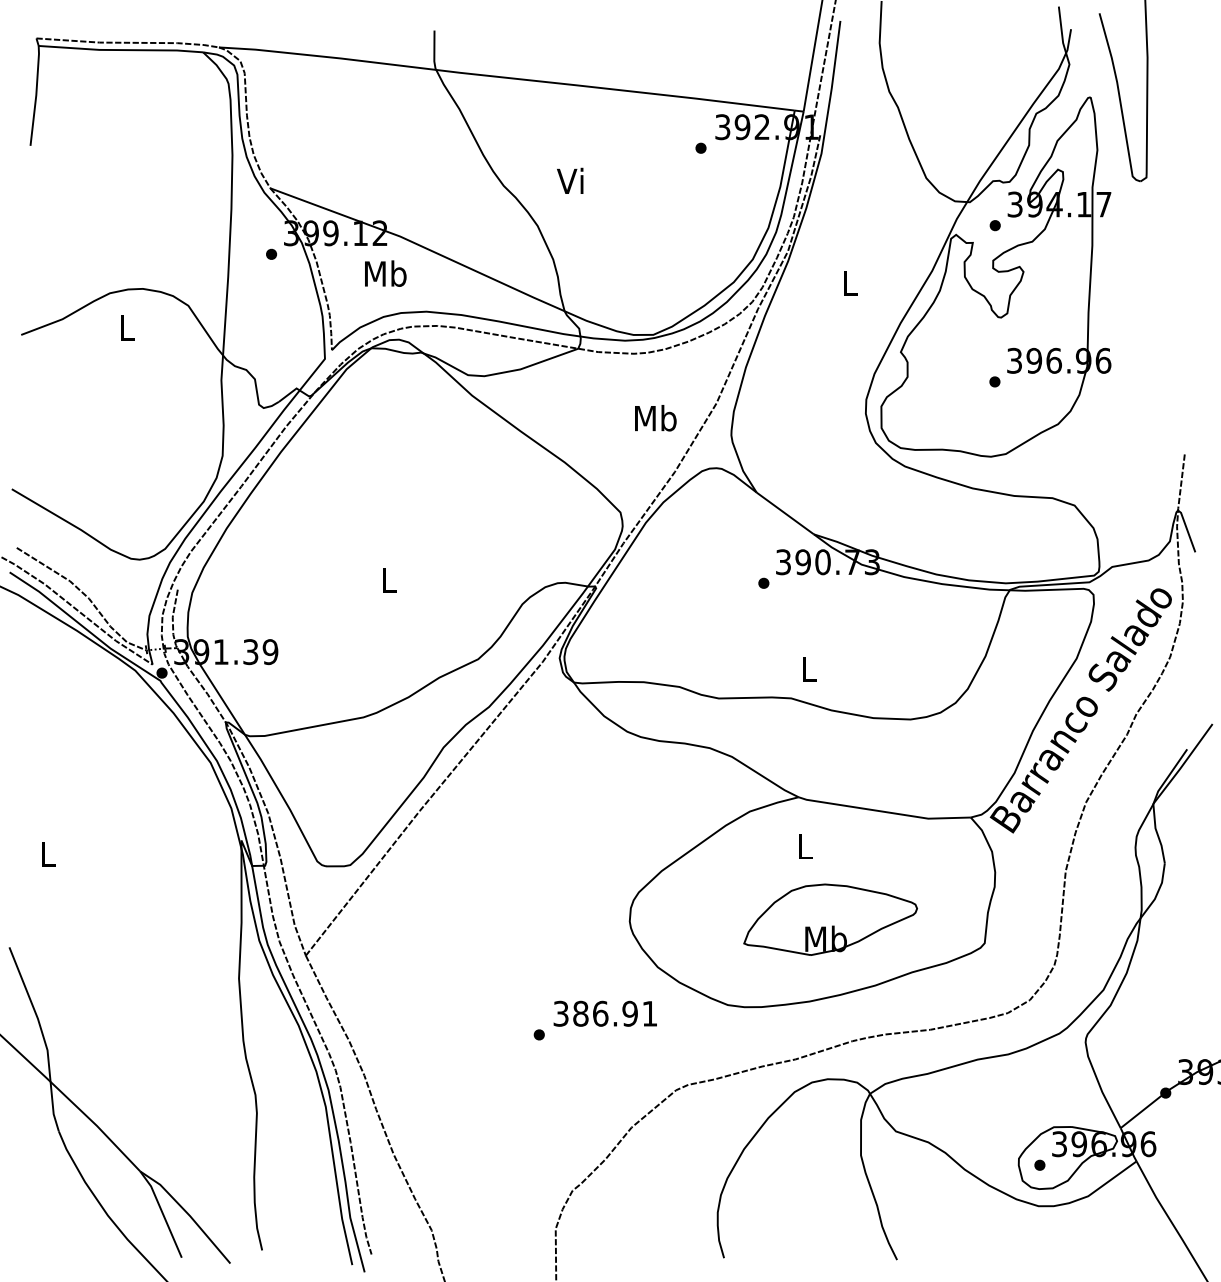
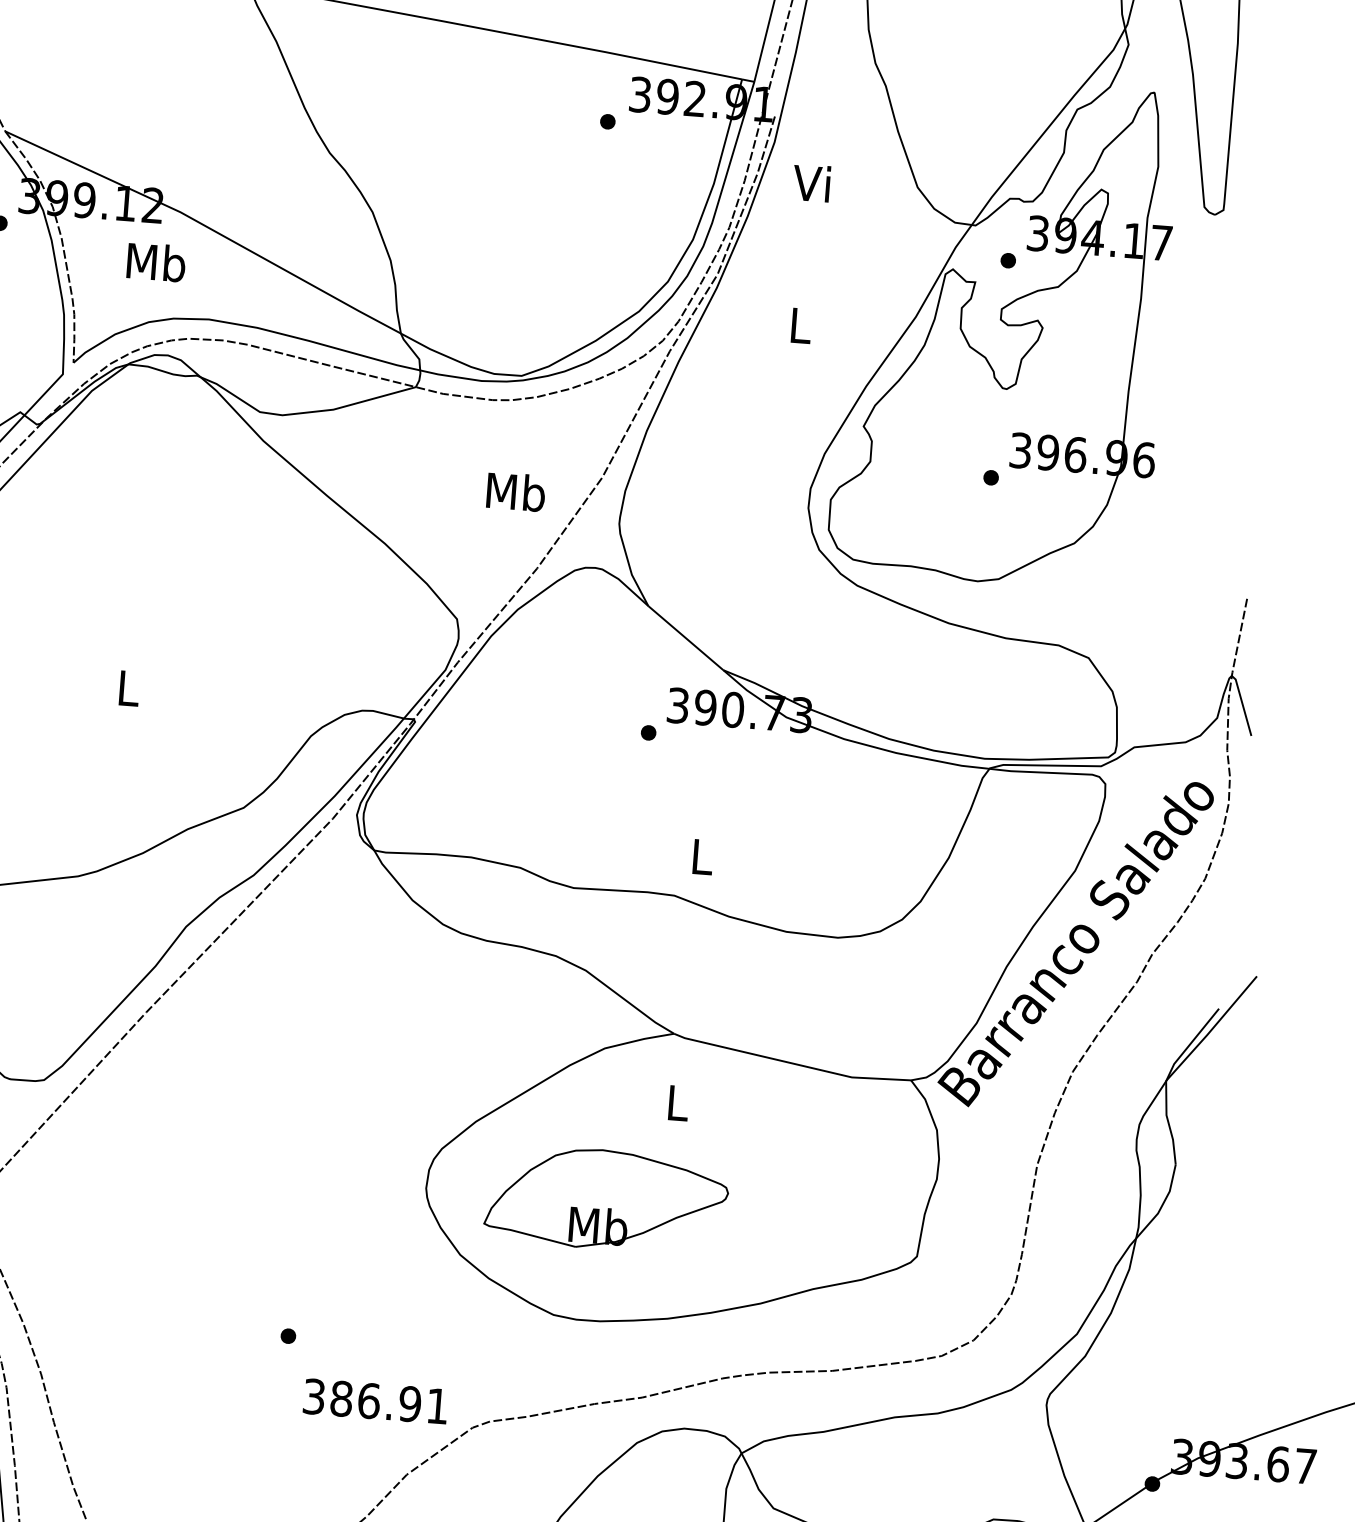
text: (570, 180) -> (812, 182), moved
part: (830, 919) -> (606, 1199), moved
text: (604, 1013) -> (374, 1400), moved

